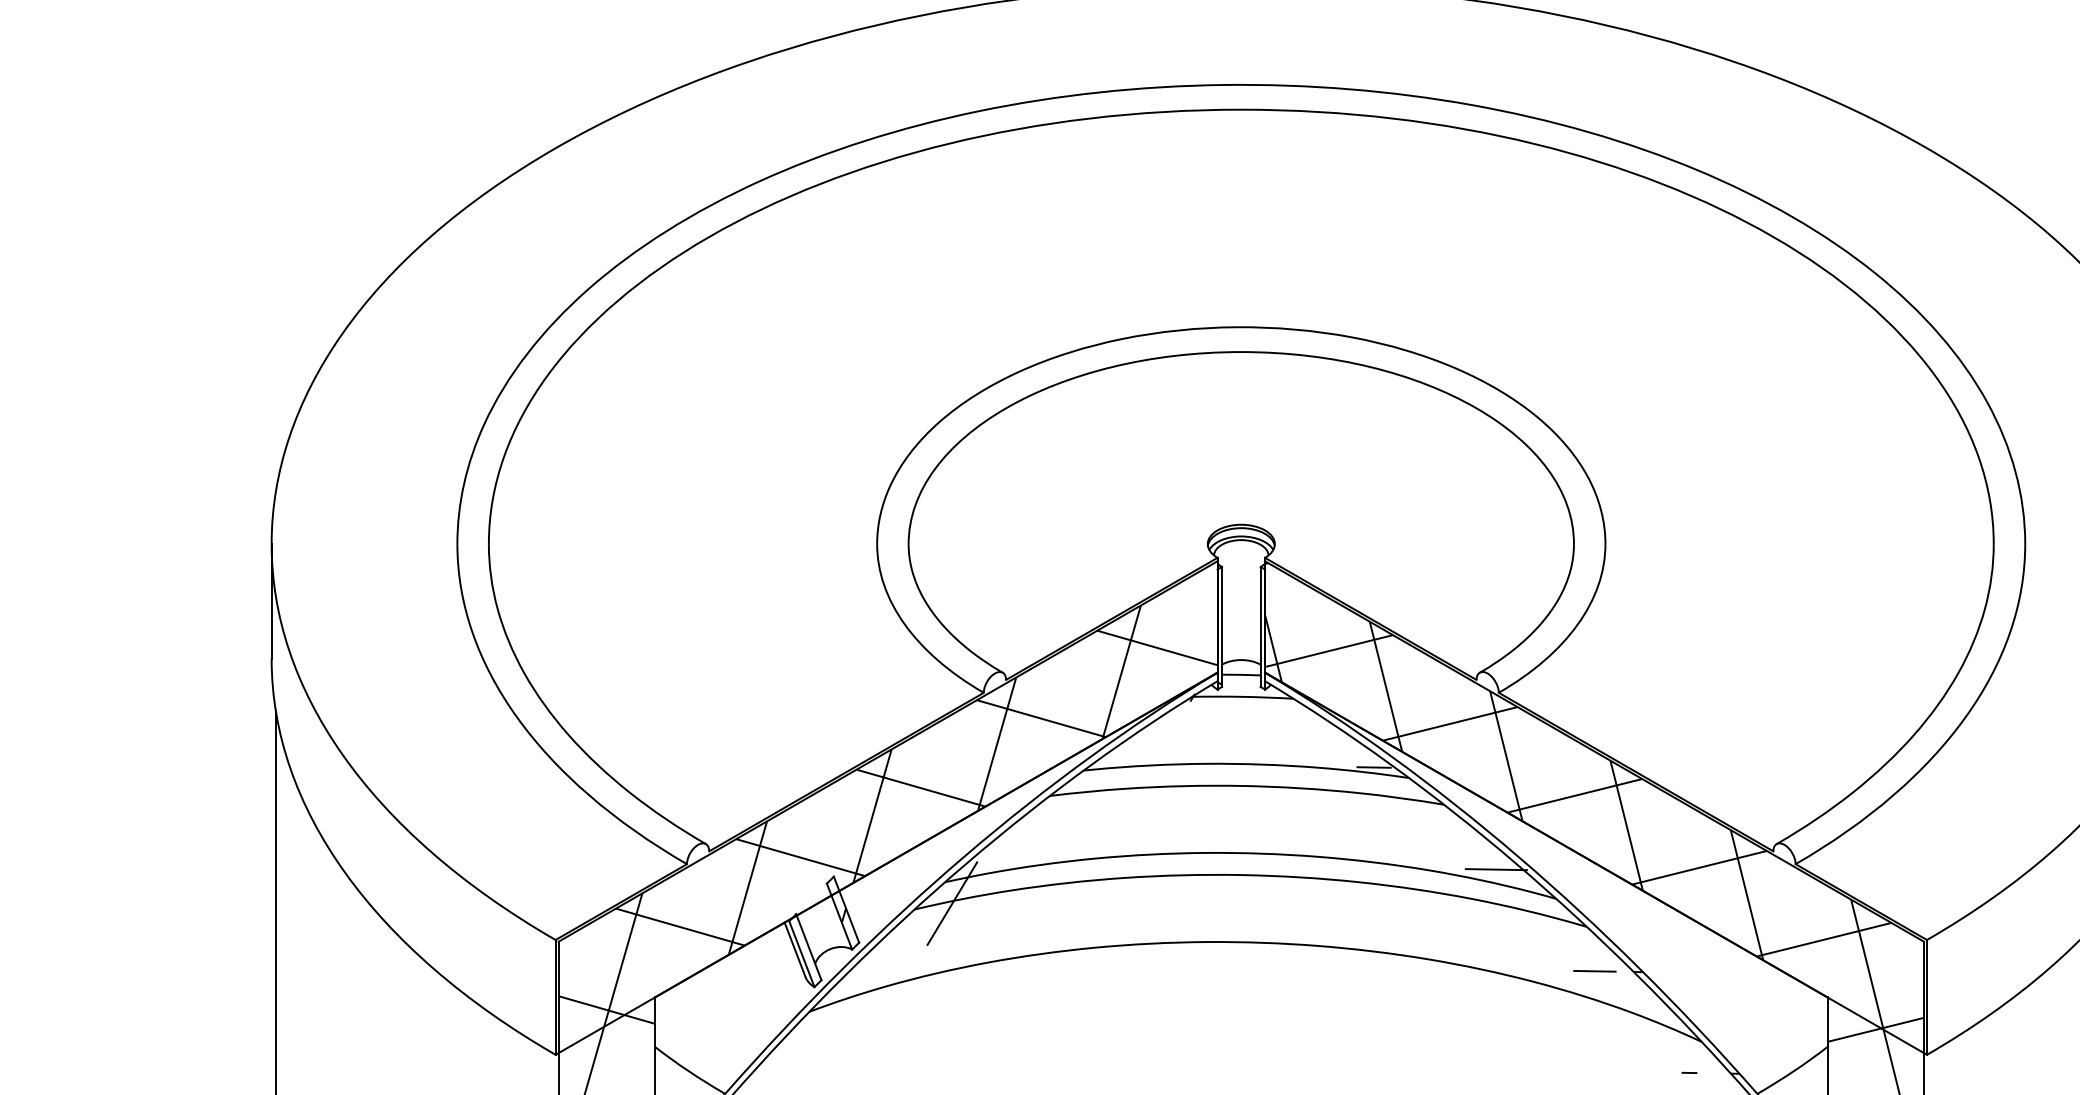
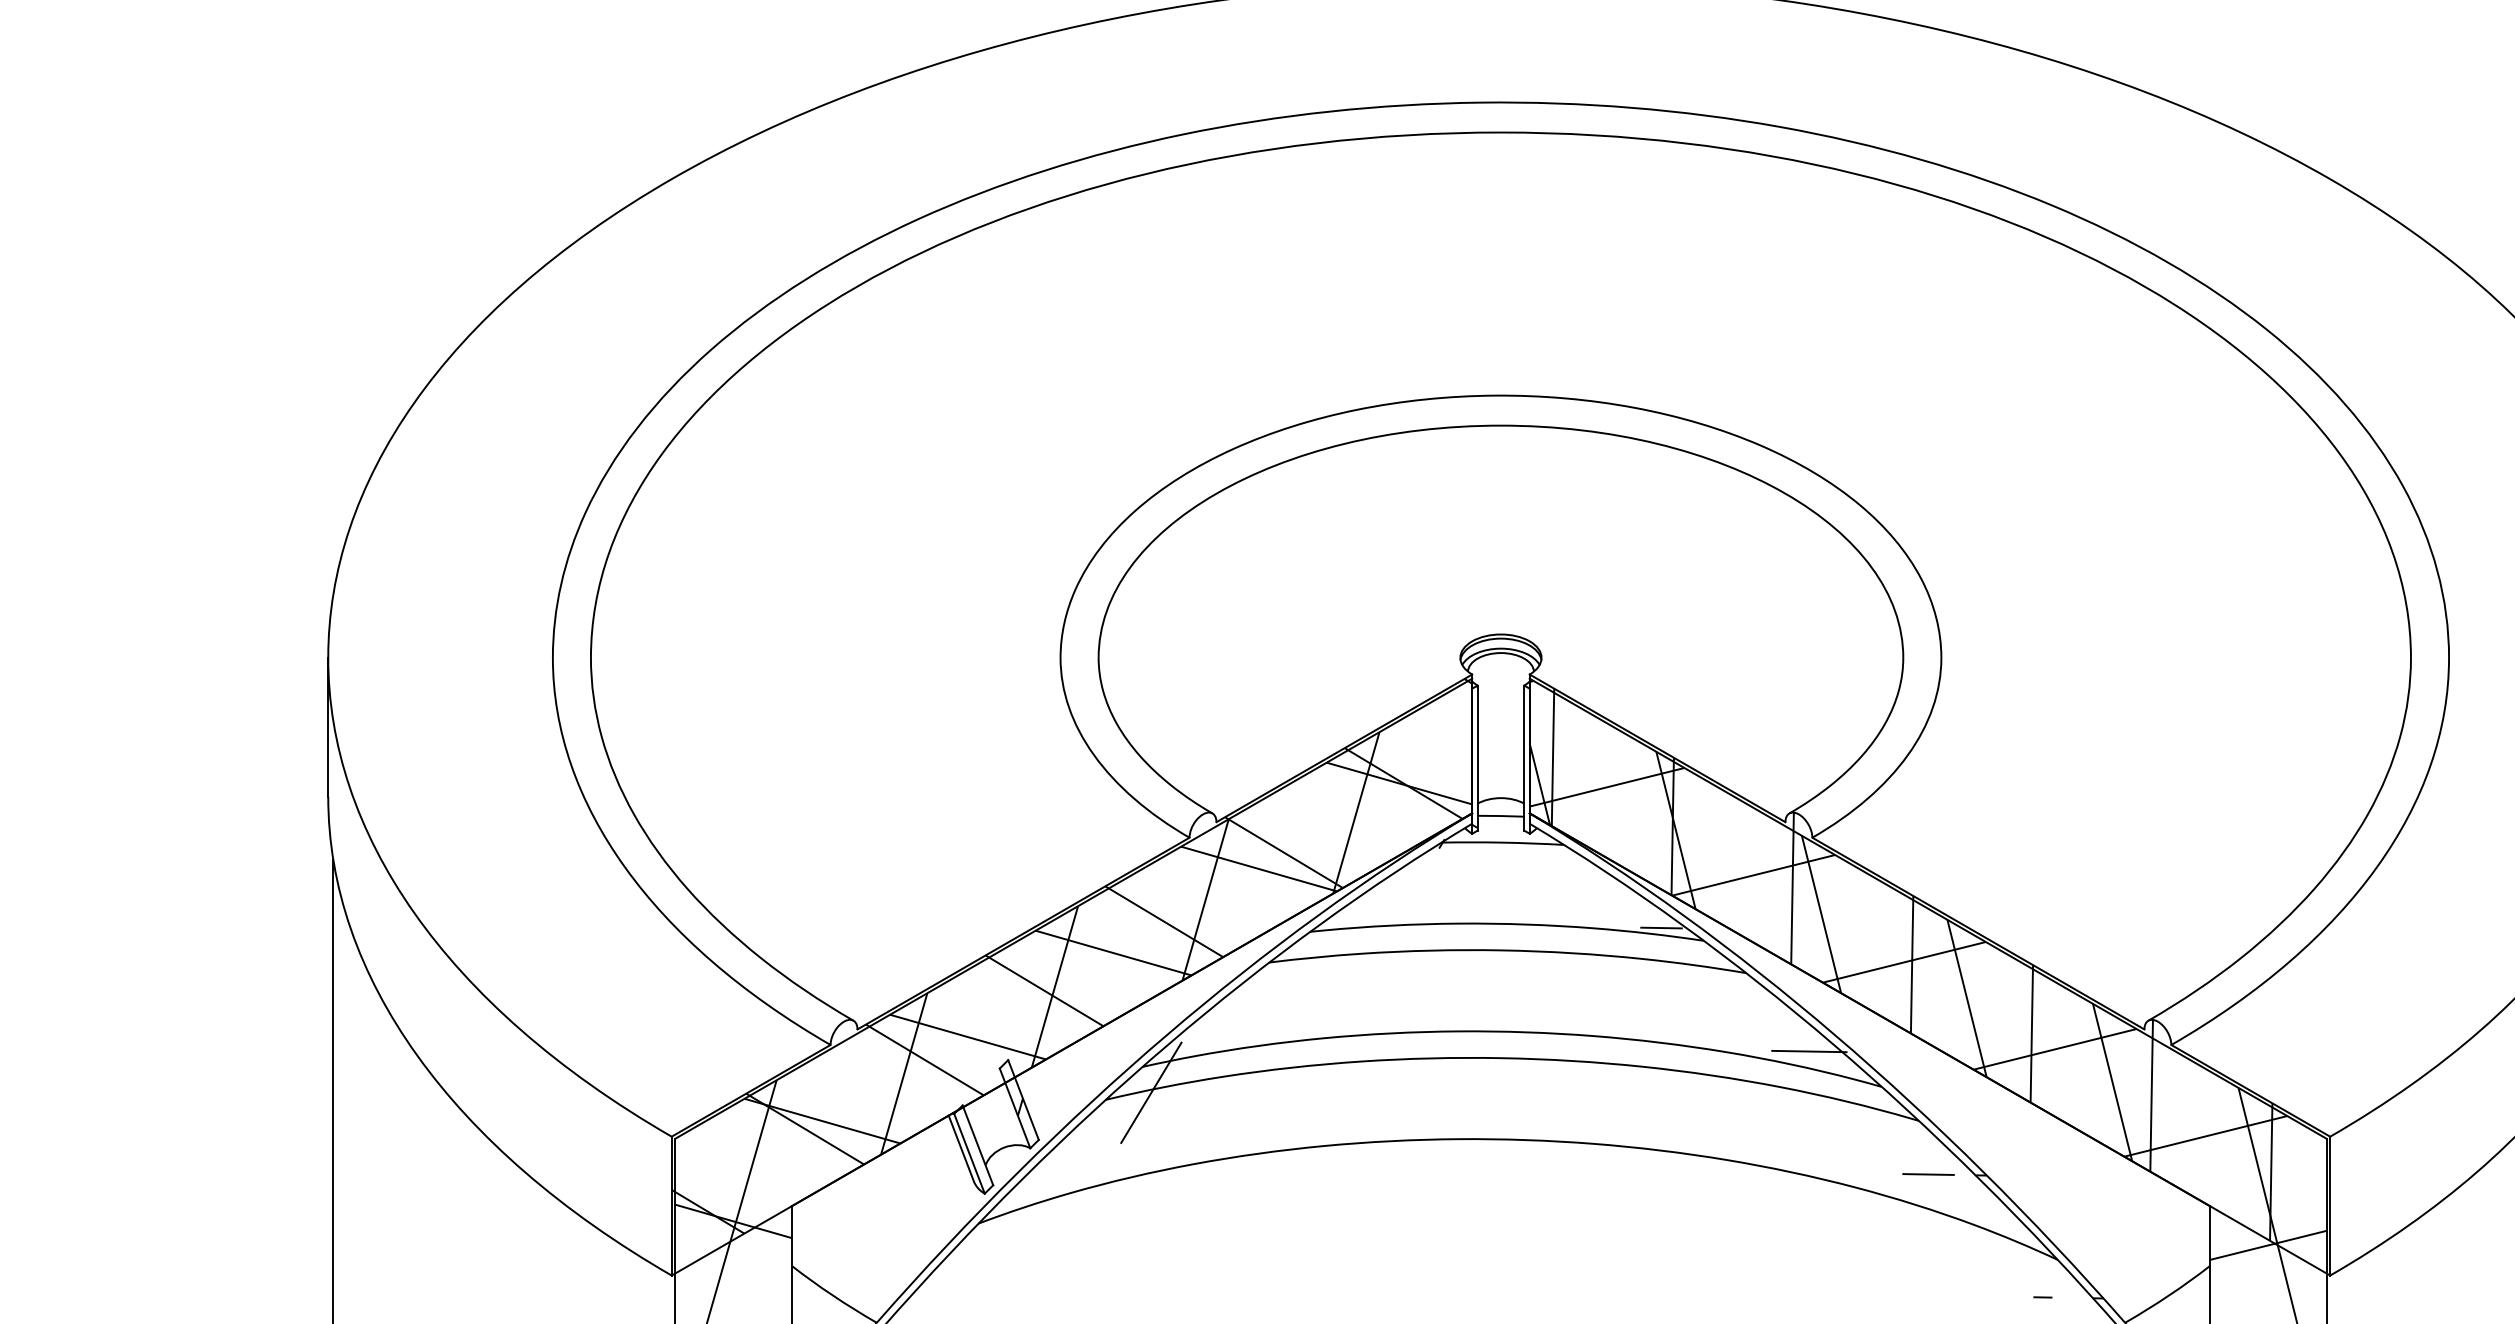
hatch: (886, 790) -> (1071, 955), added
hatch: (1581, 797) -> (1912, 964), added

